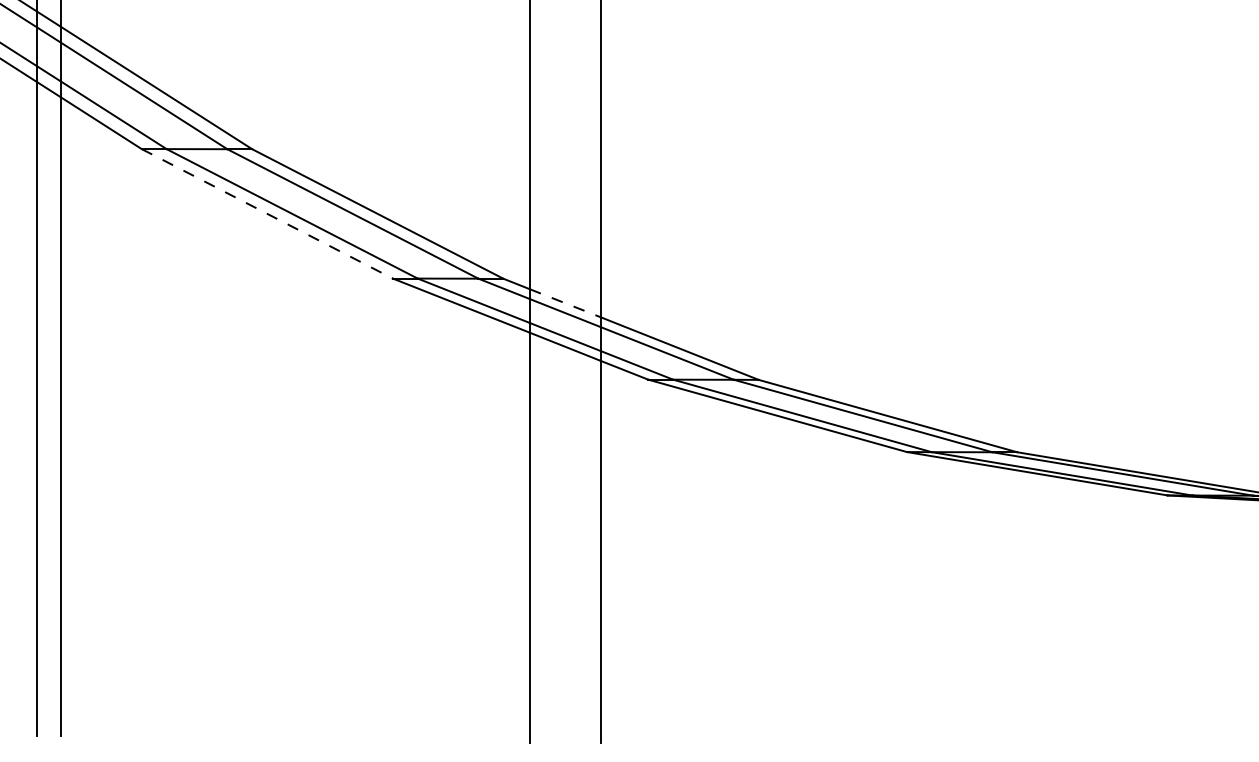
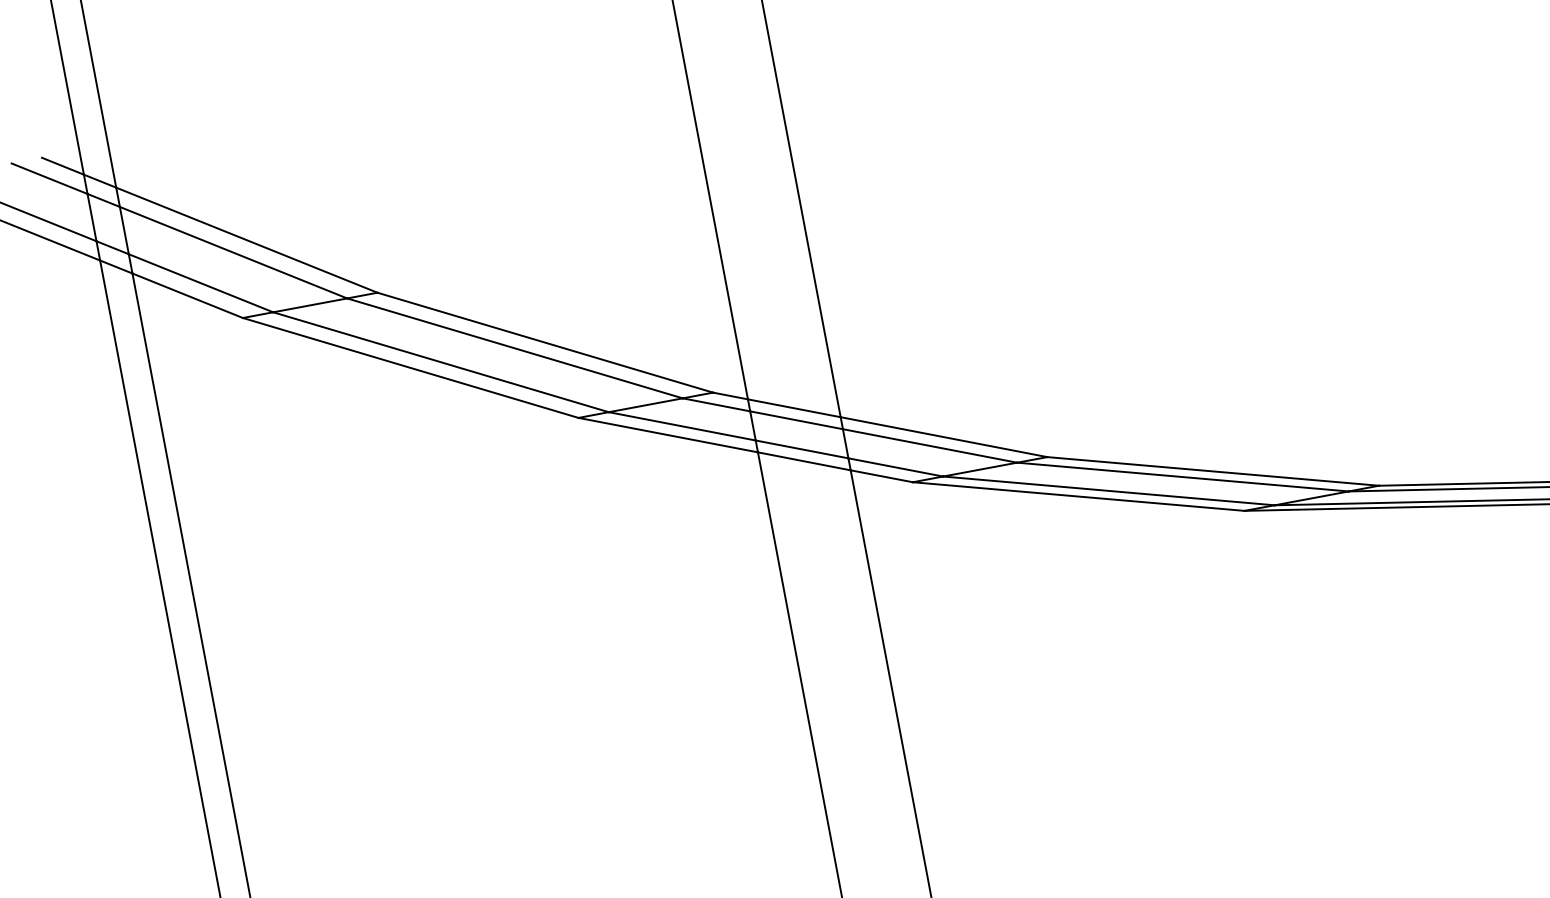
line: (267, 214) -> (411, 368), dashed -> solid
line: (565, 303) -> (794, 408), dashed -> solid

